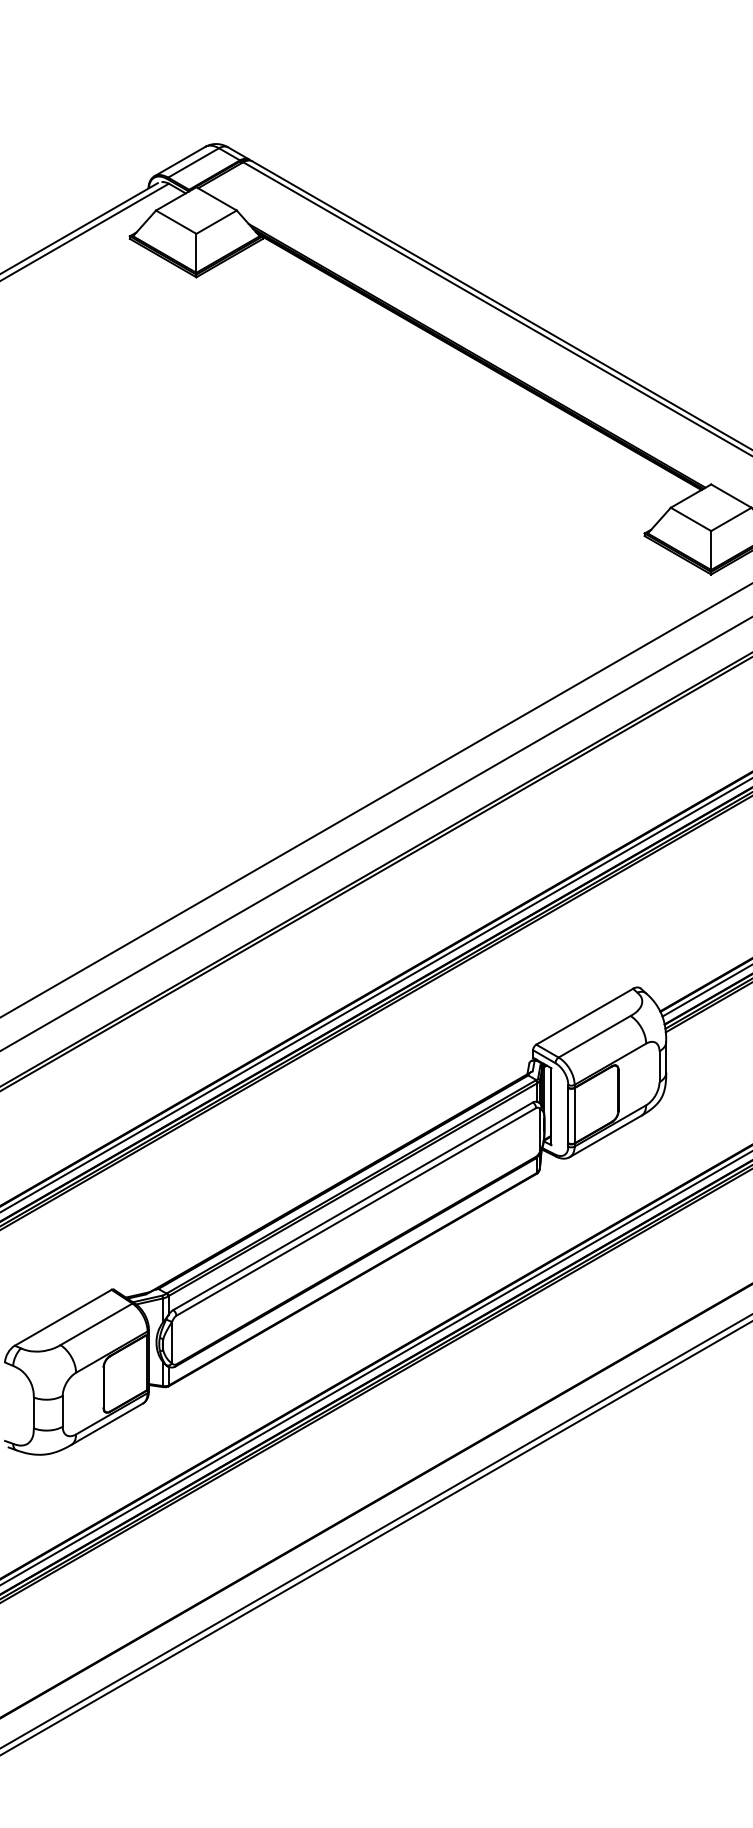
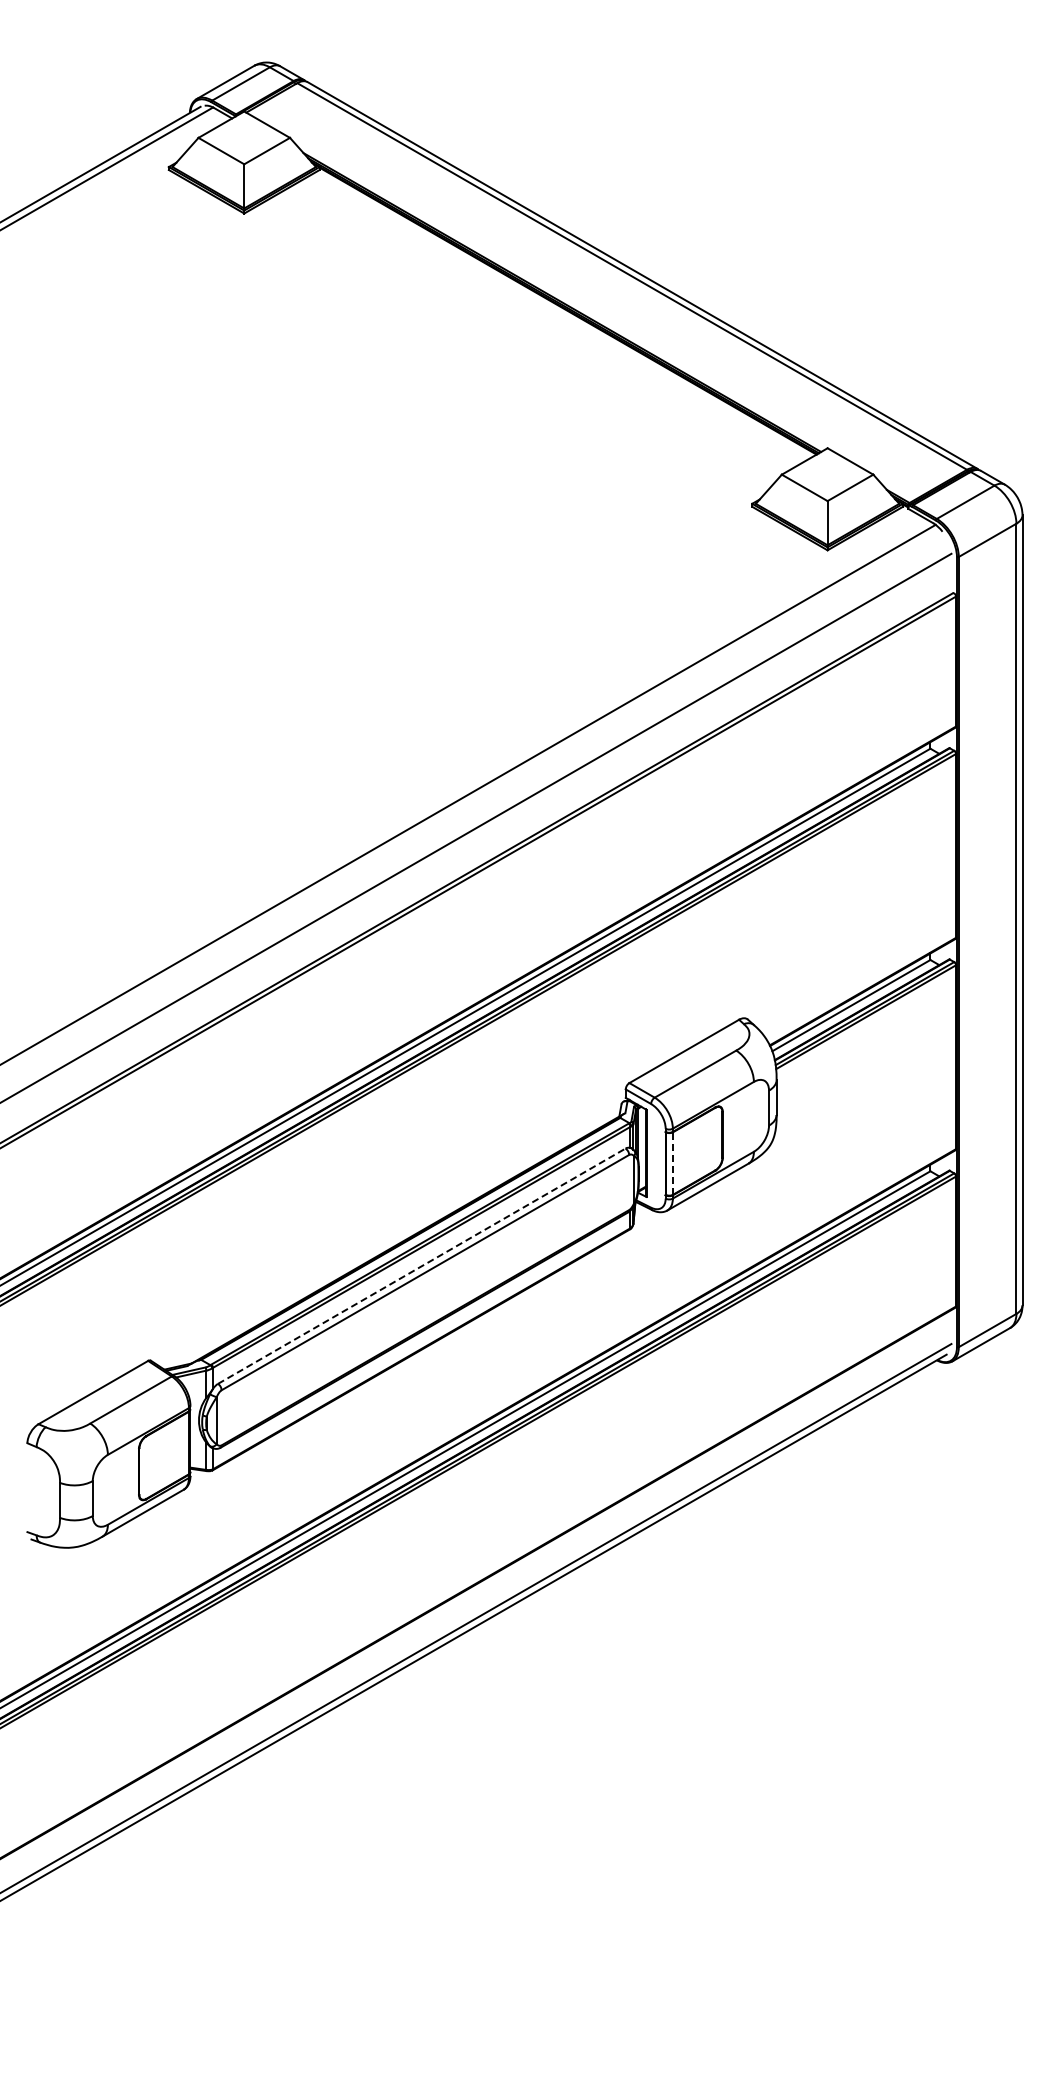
line: (575, 1115) -> (673, 1163), solid -> dashed
line: (353, 1206) -> (422, 1266), solid -> dashed

